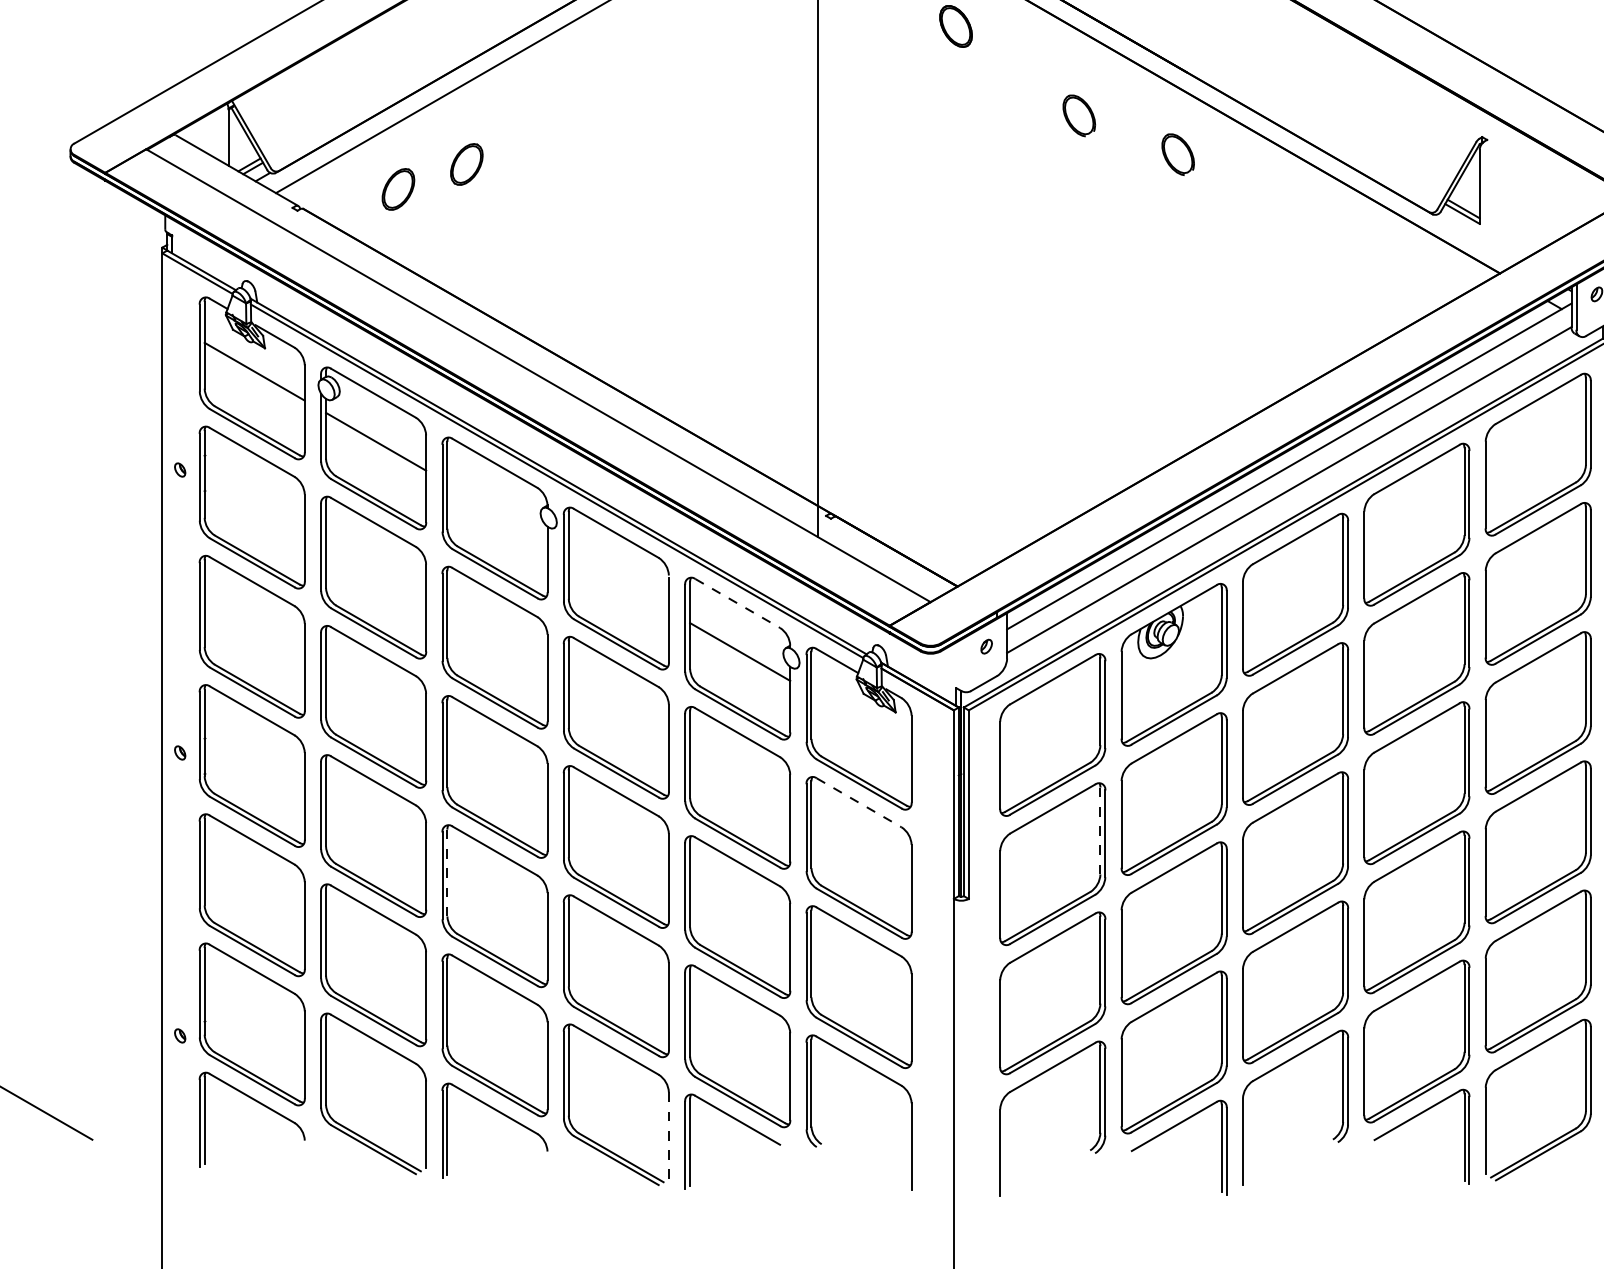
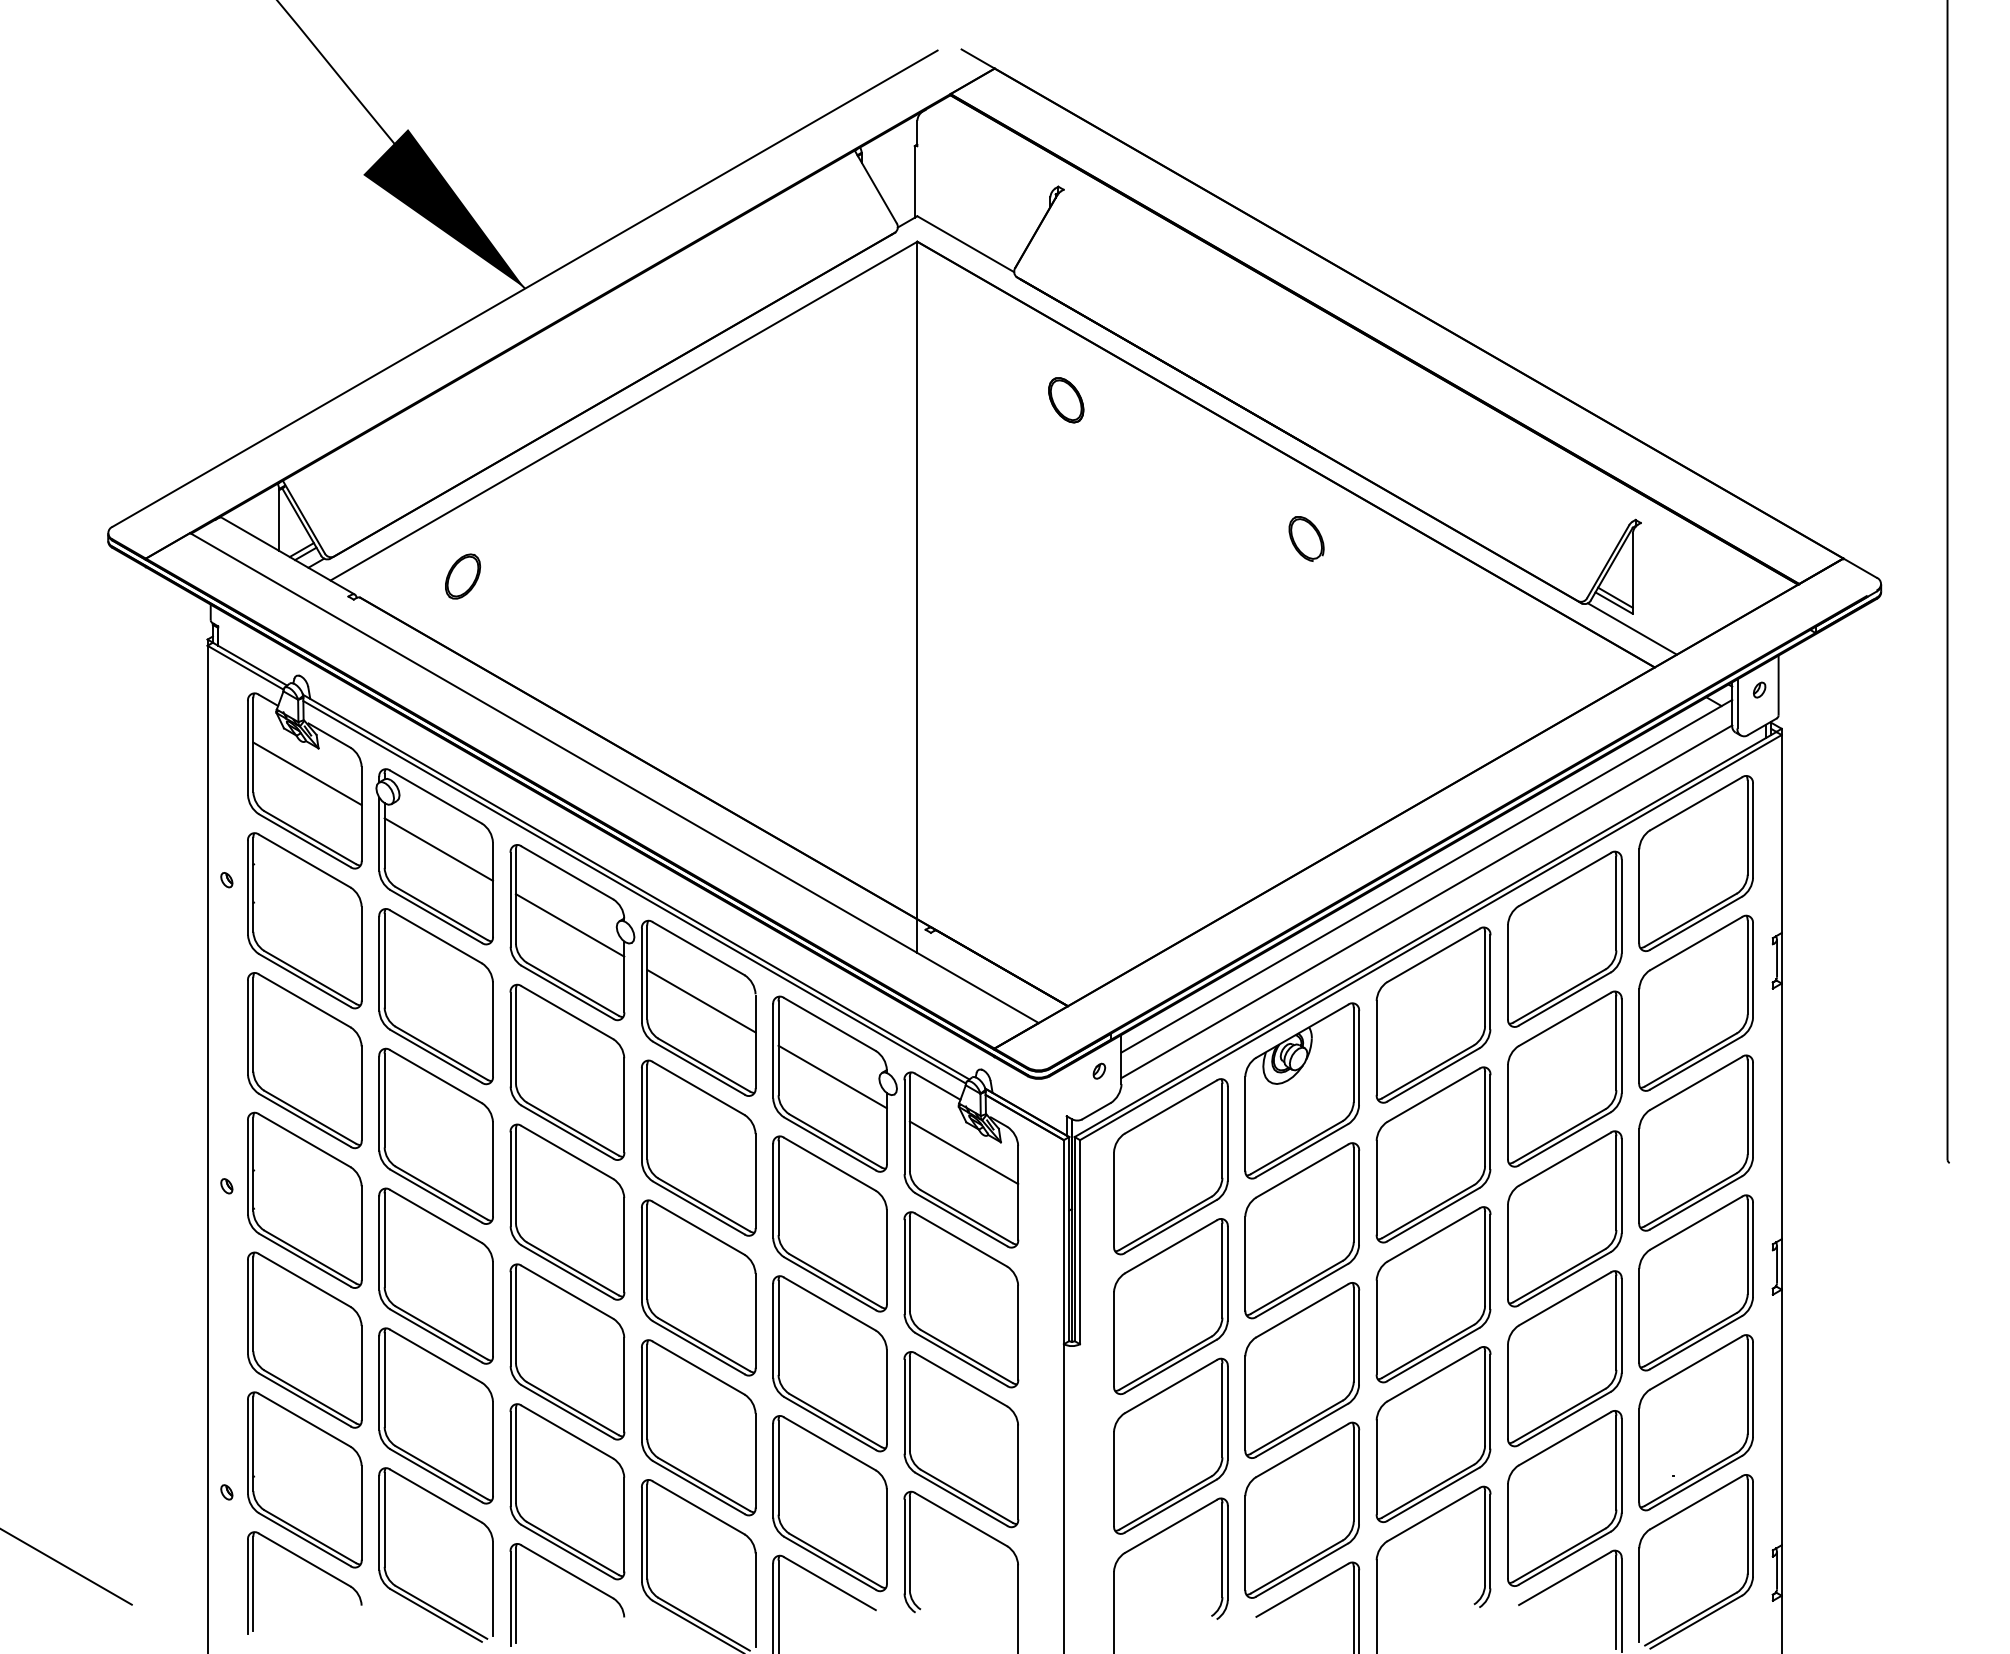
part: (1079, 115) -> (1199, 496), removed
part: (467, 164) -> (537, 549), removed
line: (1478, 237) -> (1631, 628), added
line: (496, 511) -> (569, 925), added
line: (618, 581) -> (701, 1000), added
line: (738, 603) -> (830, 1024), dashed -> solid
line: (861, 721) -> (963, 1152), added
line: (859, 803) -> (961, 1240), dashed -> solid
line: (1100, 830) -> (1222, 1270), dashed -> solid
line: (446, 873) -> (515, 1316), dashed -> solid
line: (668, 1135) -> (755, 1600), dashed -> solid

